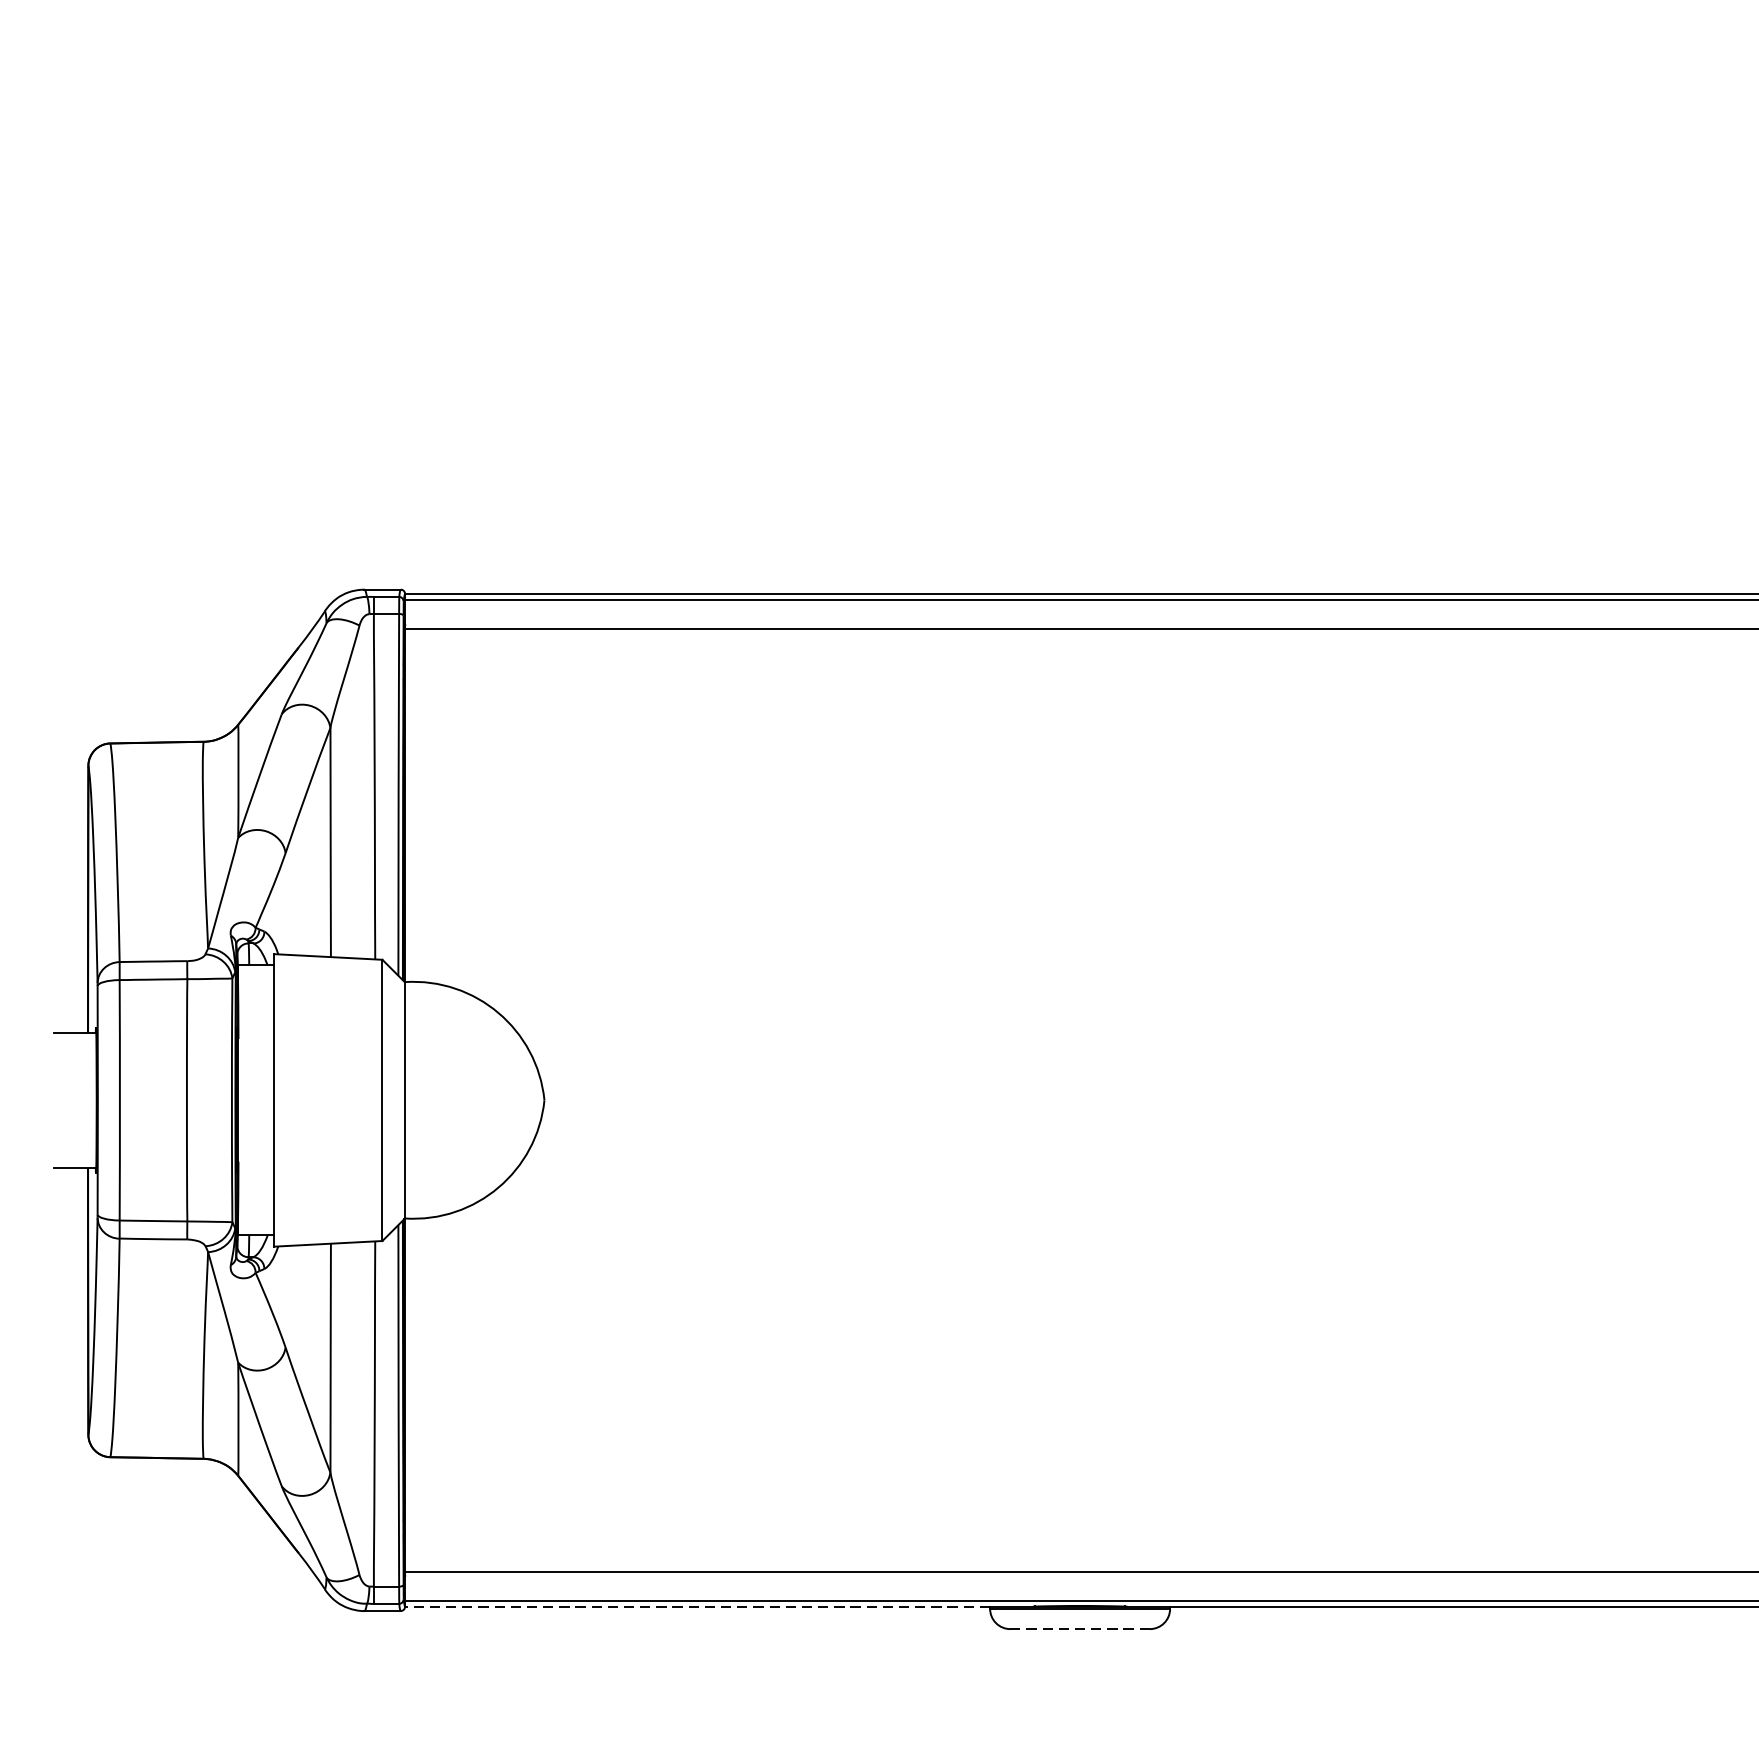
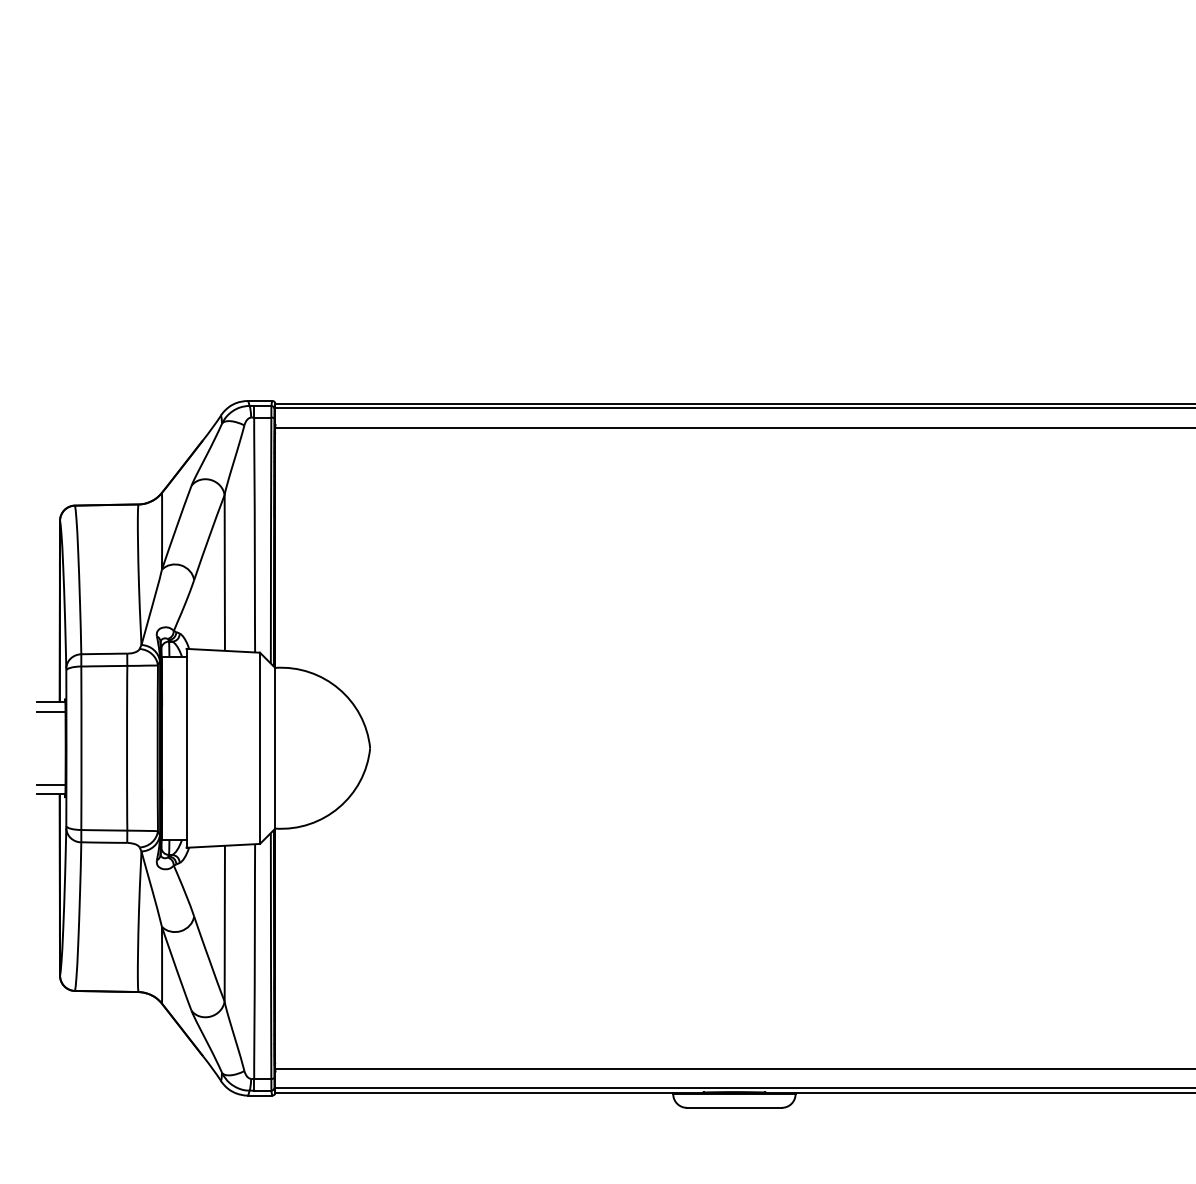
line: (74, 1046) -> (50, 711), added
line: (74, 1155) -> (50, 785), added
line: (697, 1606) -> (474, 1092), dashed -> solid
line: (1078, 1628) -> (733, 1107), dashed -> solid

